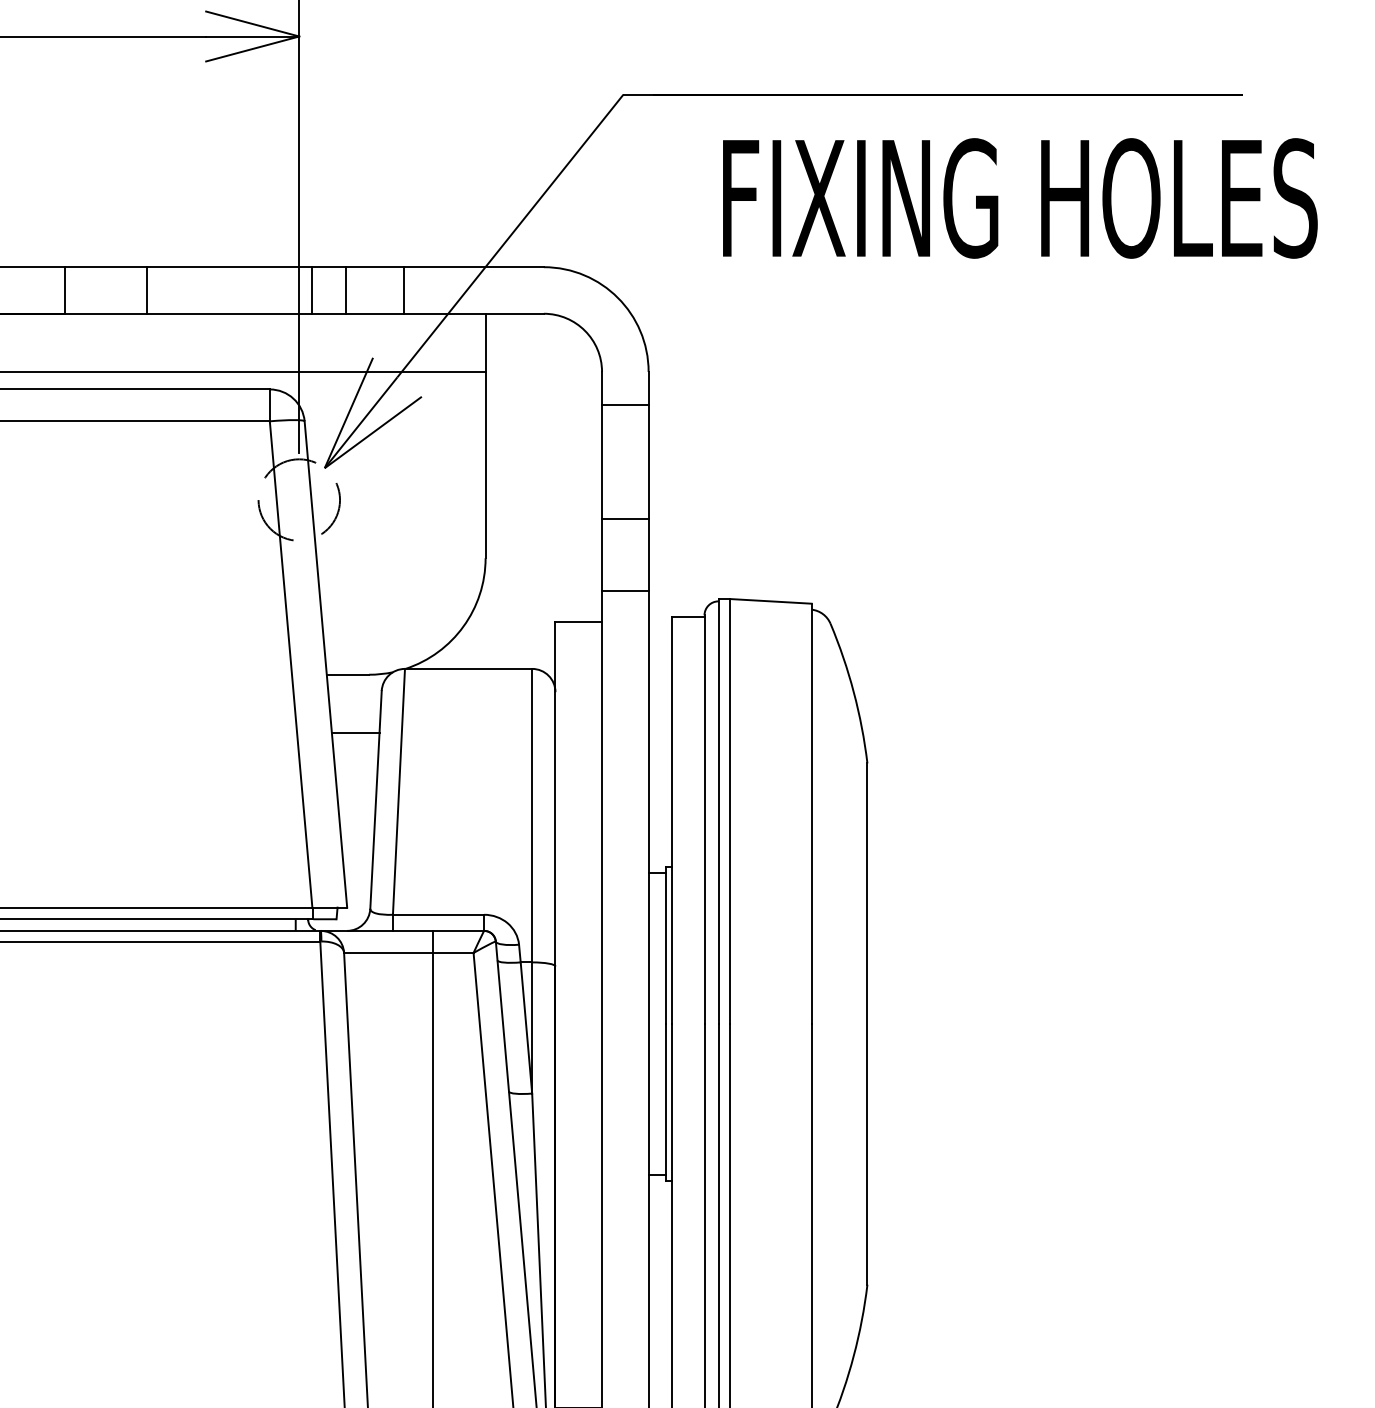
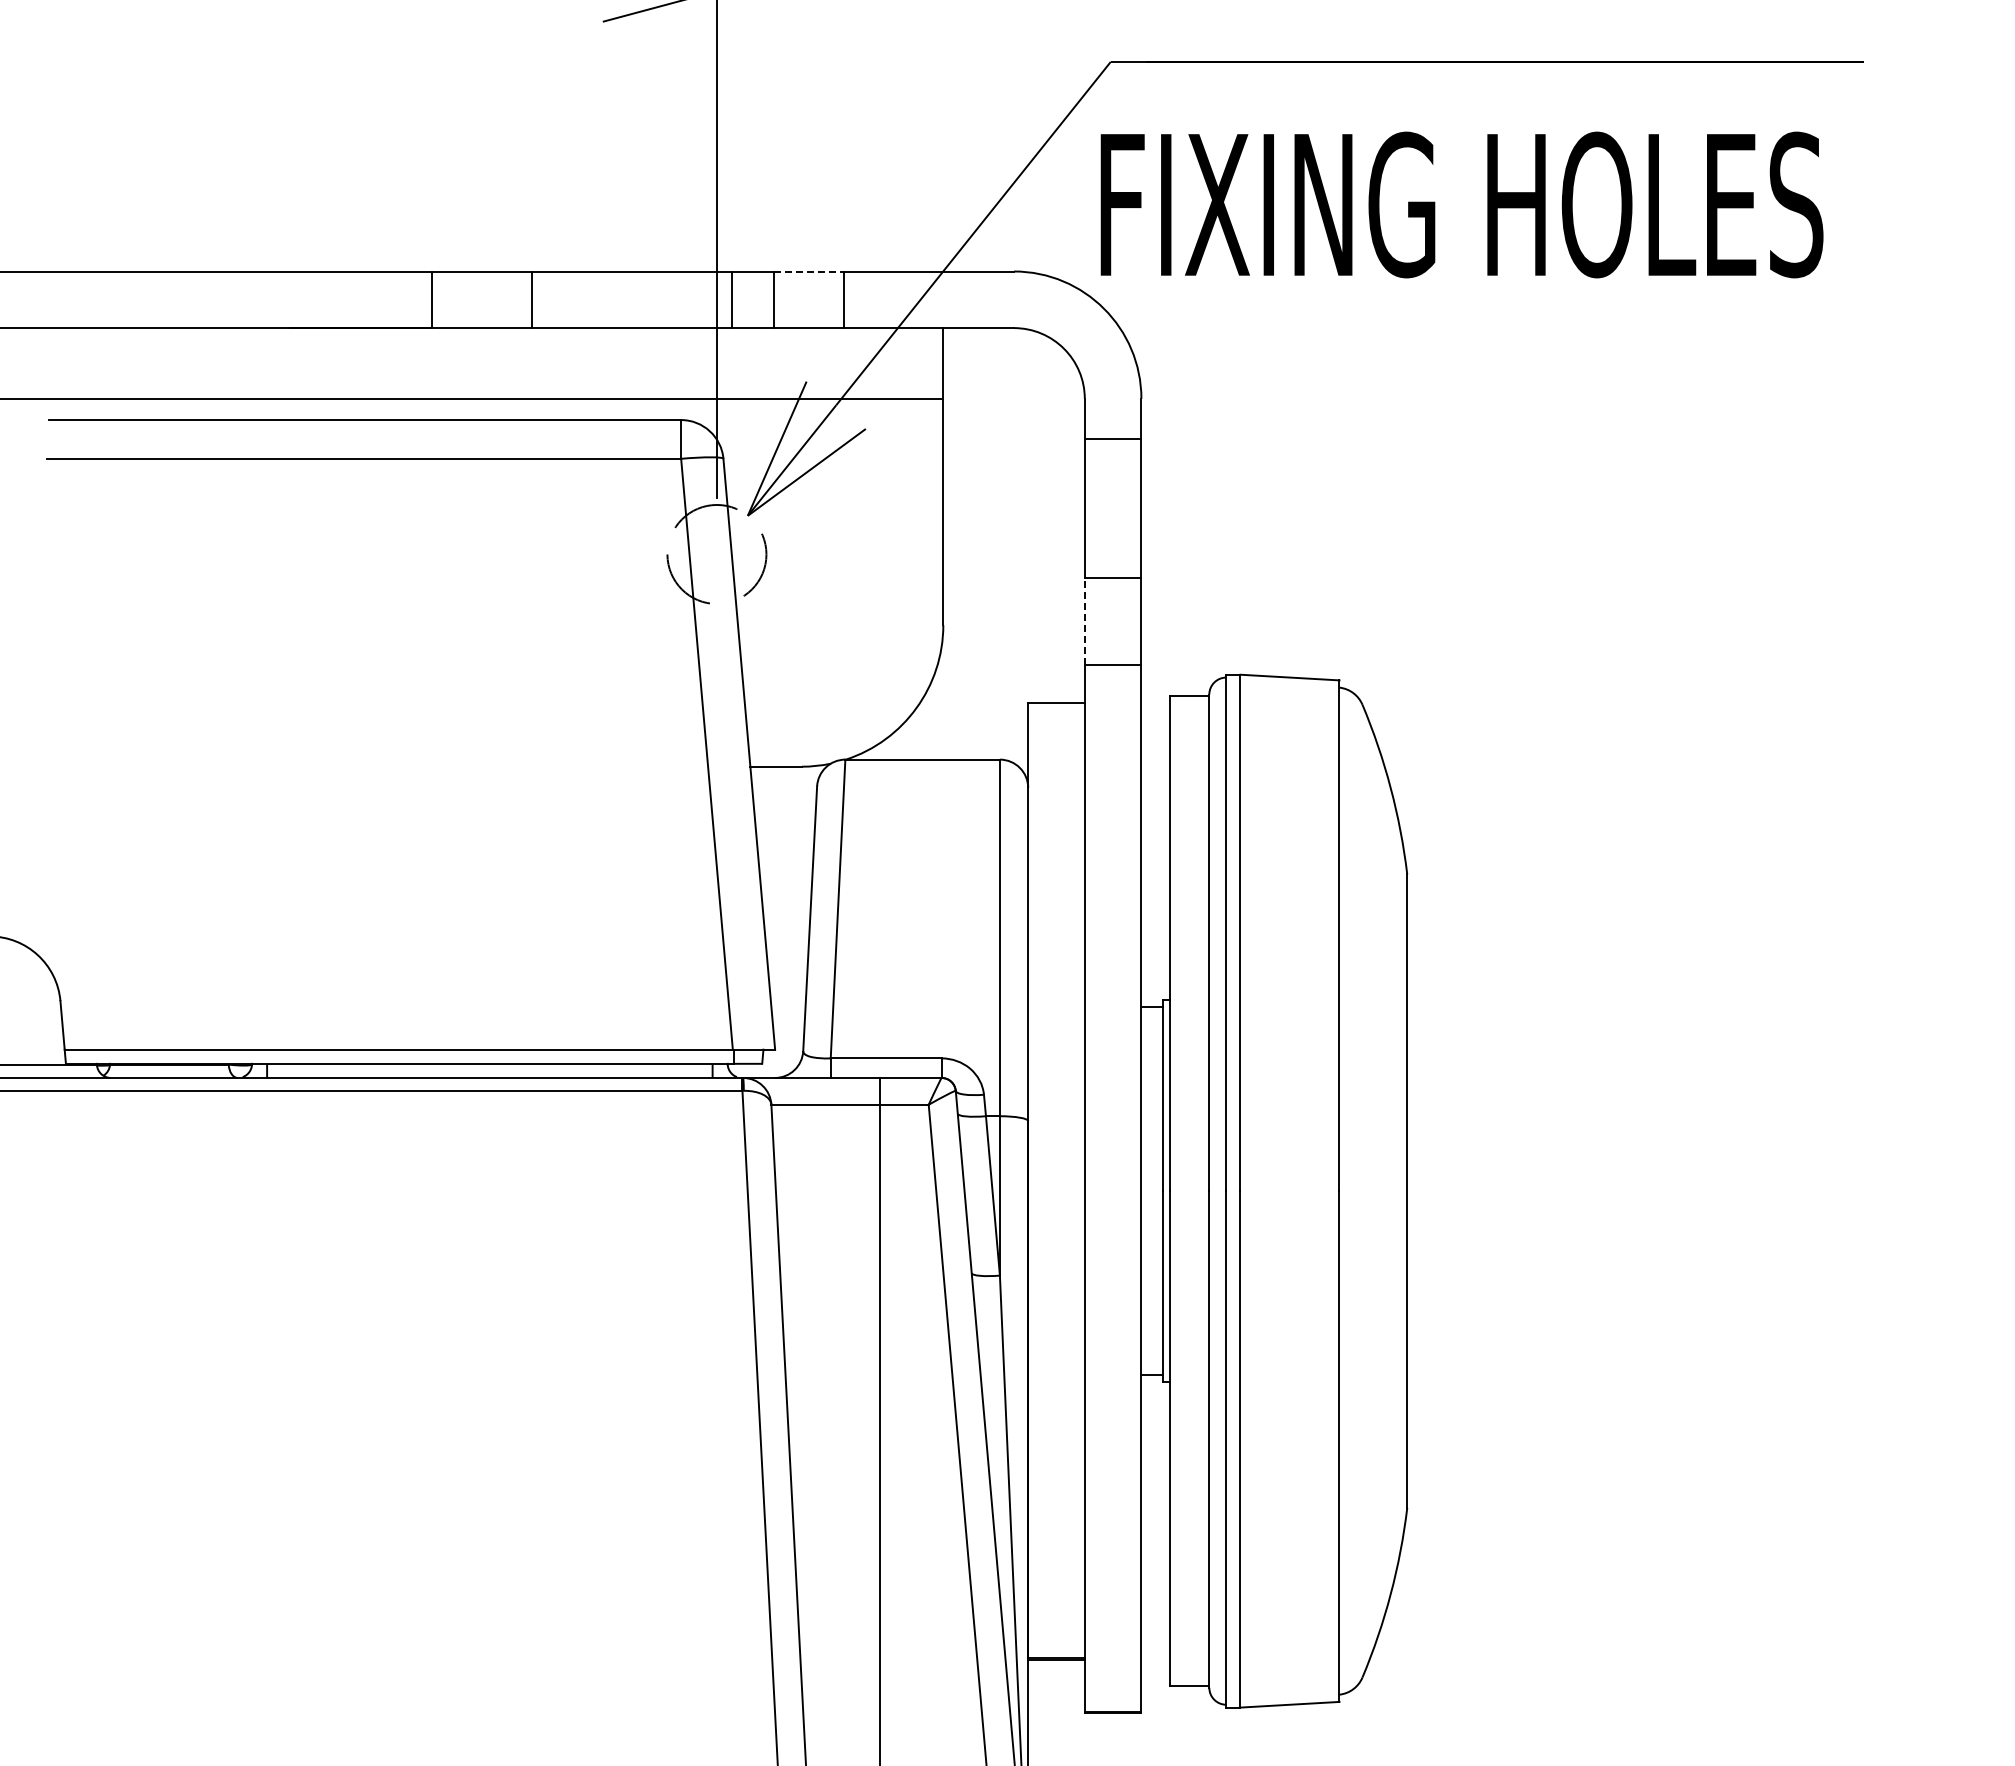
text: (1019, 198) -> (1461, 204), moved
line: (375, 267) -> (809, 271), solid -> dashed
line: (601, 554) -> (1084, 620), solid -> dashed
line: (355, 733) -> (785, 837), removed

